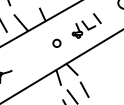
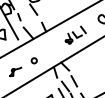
circle: (55, 42) -> (33, 60), moved

